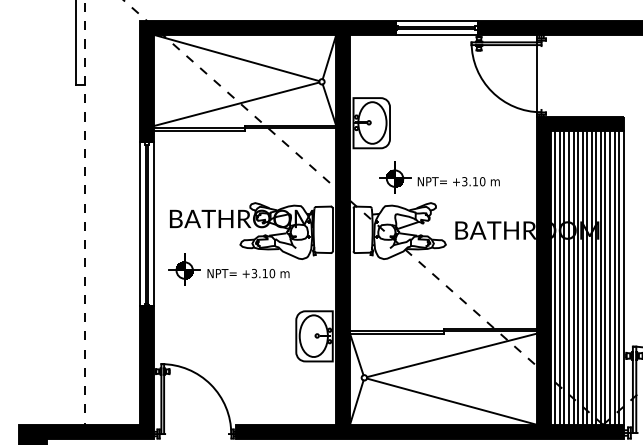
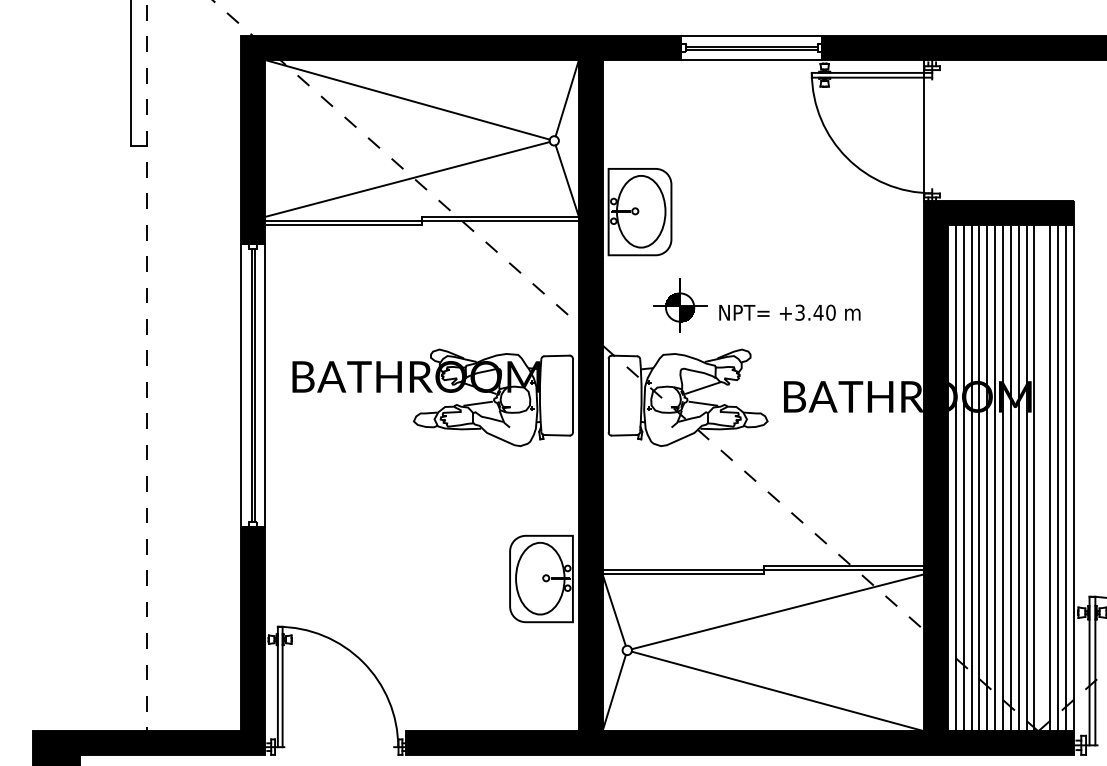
text: (475, 181) -> (818, 312), +3.10 -> +3.40
part: (228, 269) -> (393, 463), removed
line: (605, 277) -> (1042, 477), removed

